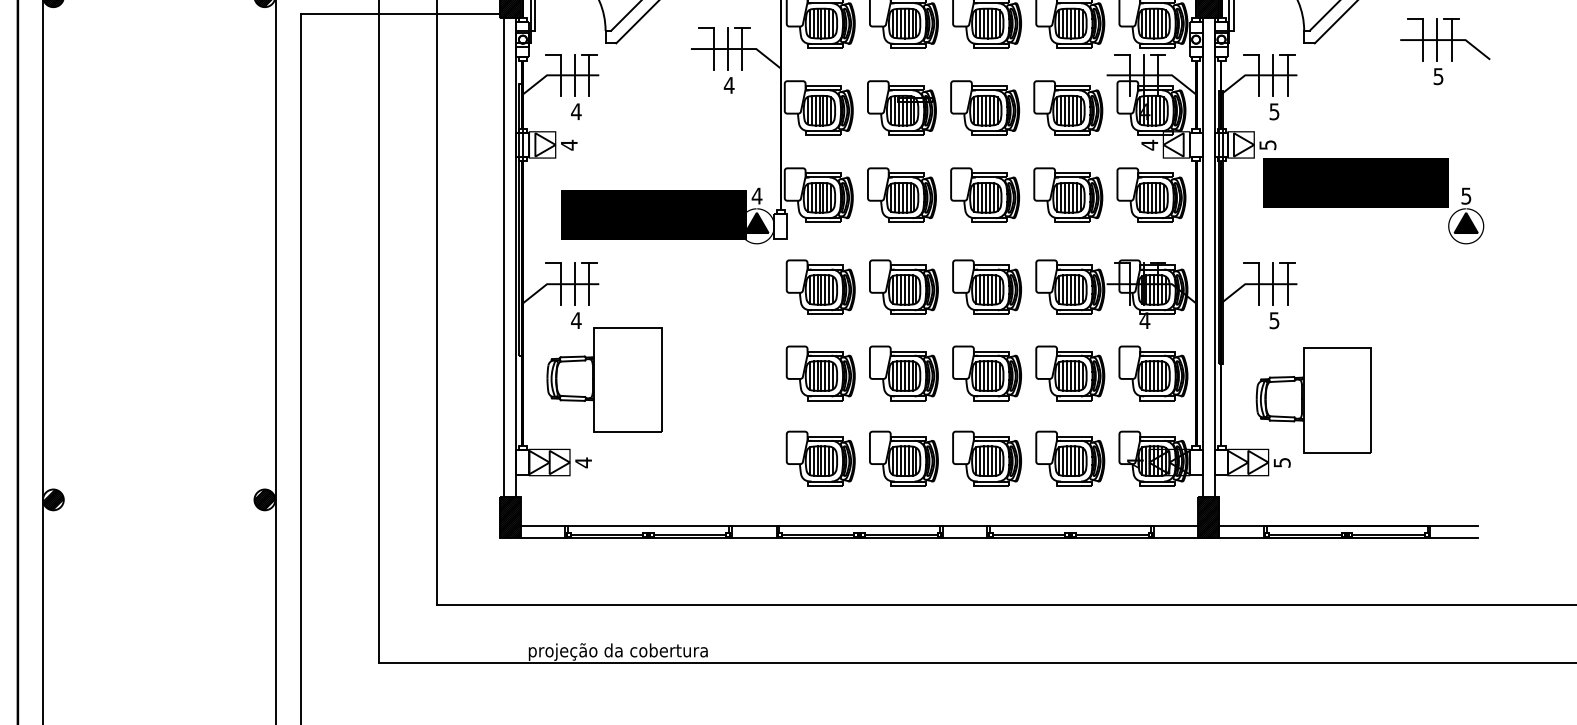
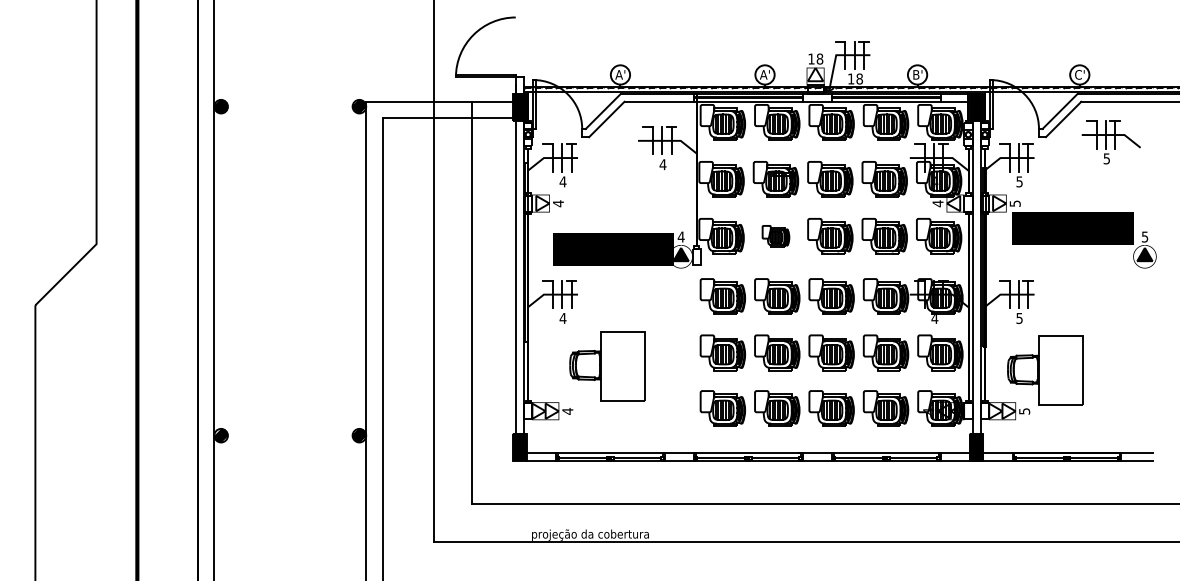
part: (1444, 51) -> (1110, 142), moved
part: (901, 195) -> (775, 236), size x0.6
part: (604, 380) -> (607, 366), moved

